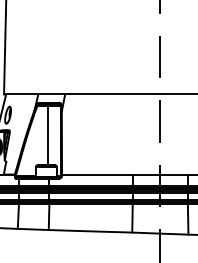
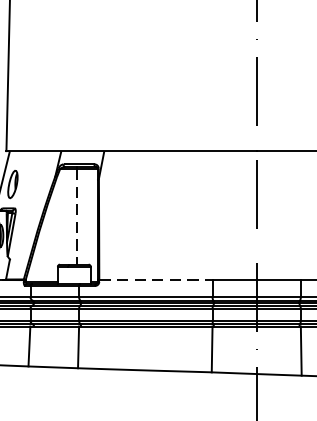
line: (48, 135) -> (77, 216), solid -> dashed
line: (97, 174) -> (156, 279), solid -> dashed

